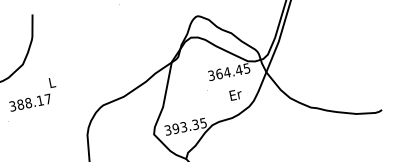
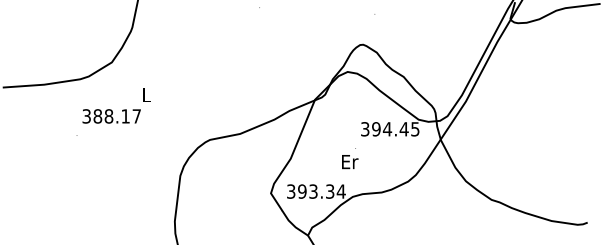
text: (219, 74) -> (376, 129), 364.45 -> 394.45
text: (236, 95) -> (350, 162), moved
text: (202, 123) -> (340, 191), 393.35 -> 393.34

